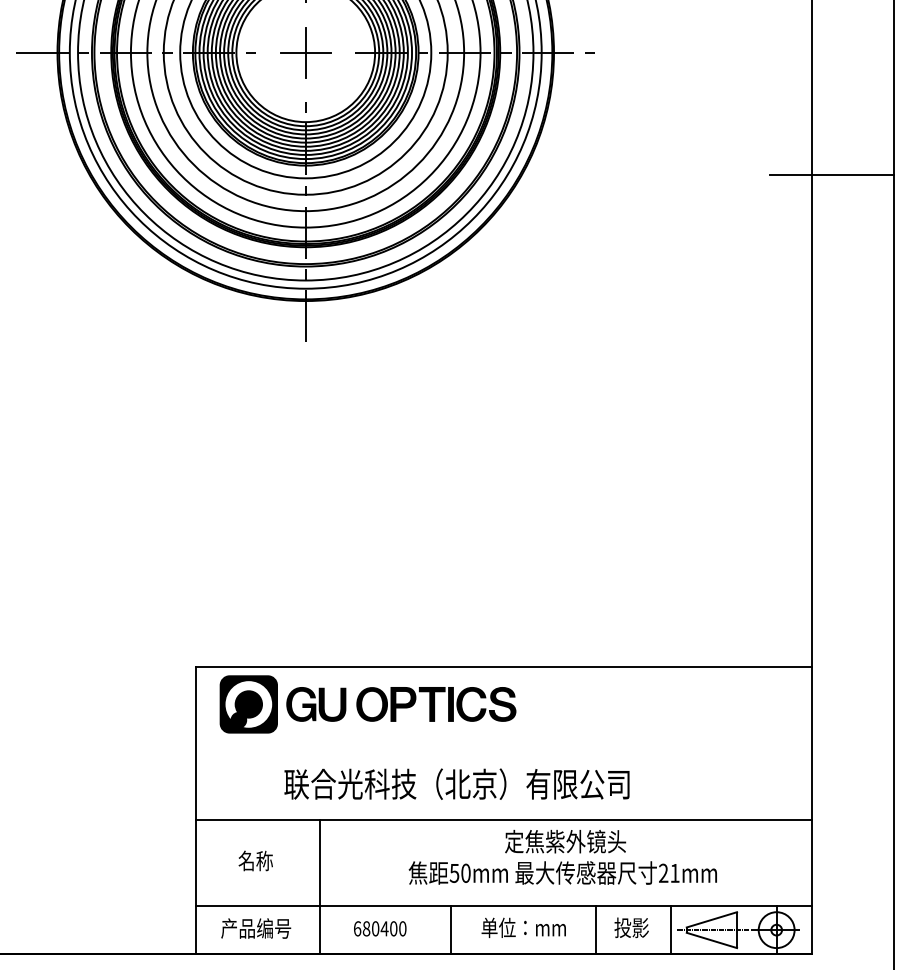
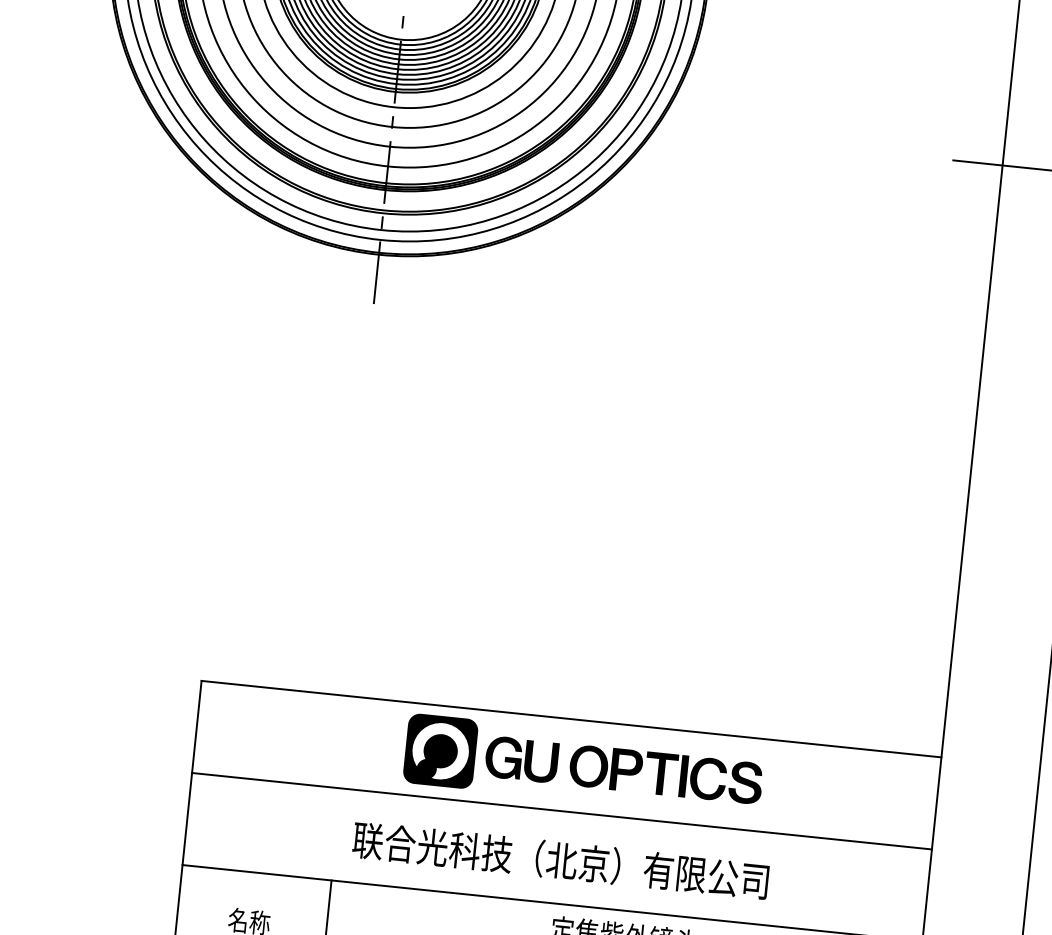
part: (367, 704) -> (583, 766), moved
line: (503, 743) -> (561, 811), added
text: (456, 783) -> (560, 859), moved

